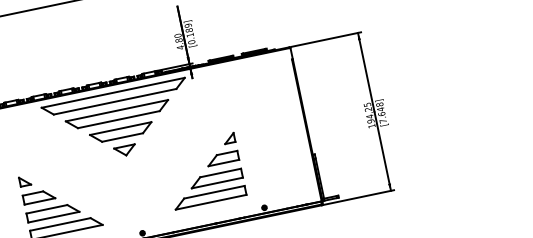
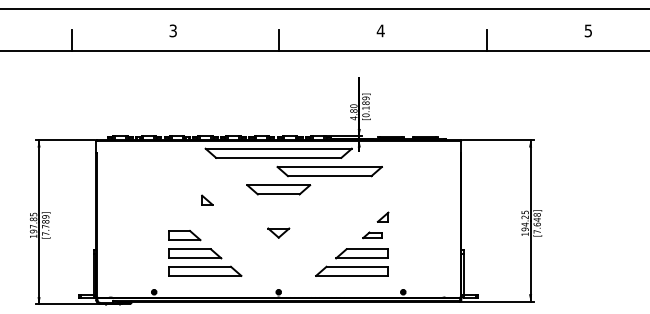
part: (117, 115) -> (329, 171), moved
part: (125, 150) -> (278, 232), moved
part: (222, 157) -> (372, 234), size x0.6
part: (25, 180) -> (207, 199), moved

